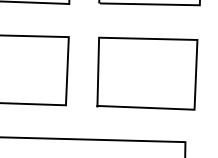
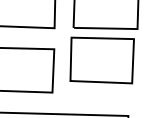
line: (146, 40) -> (101, 39), moved

